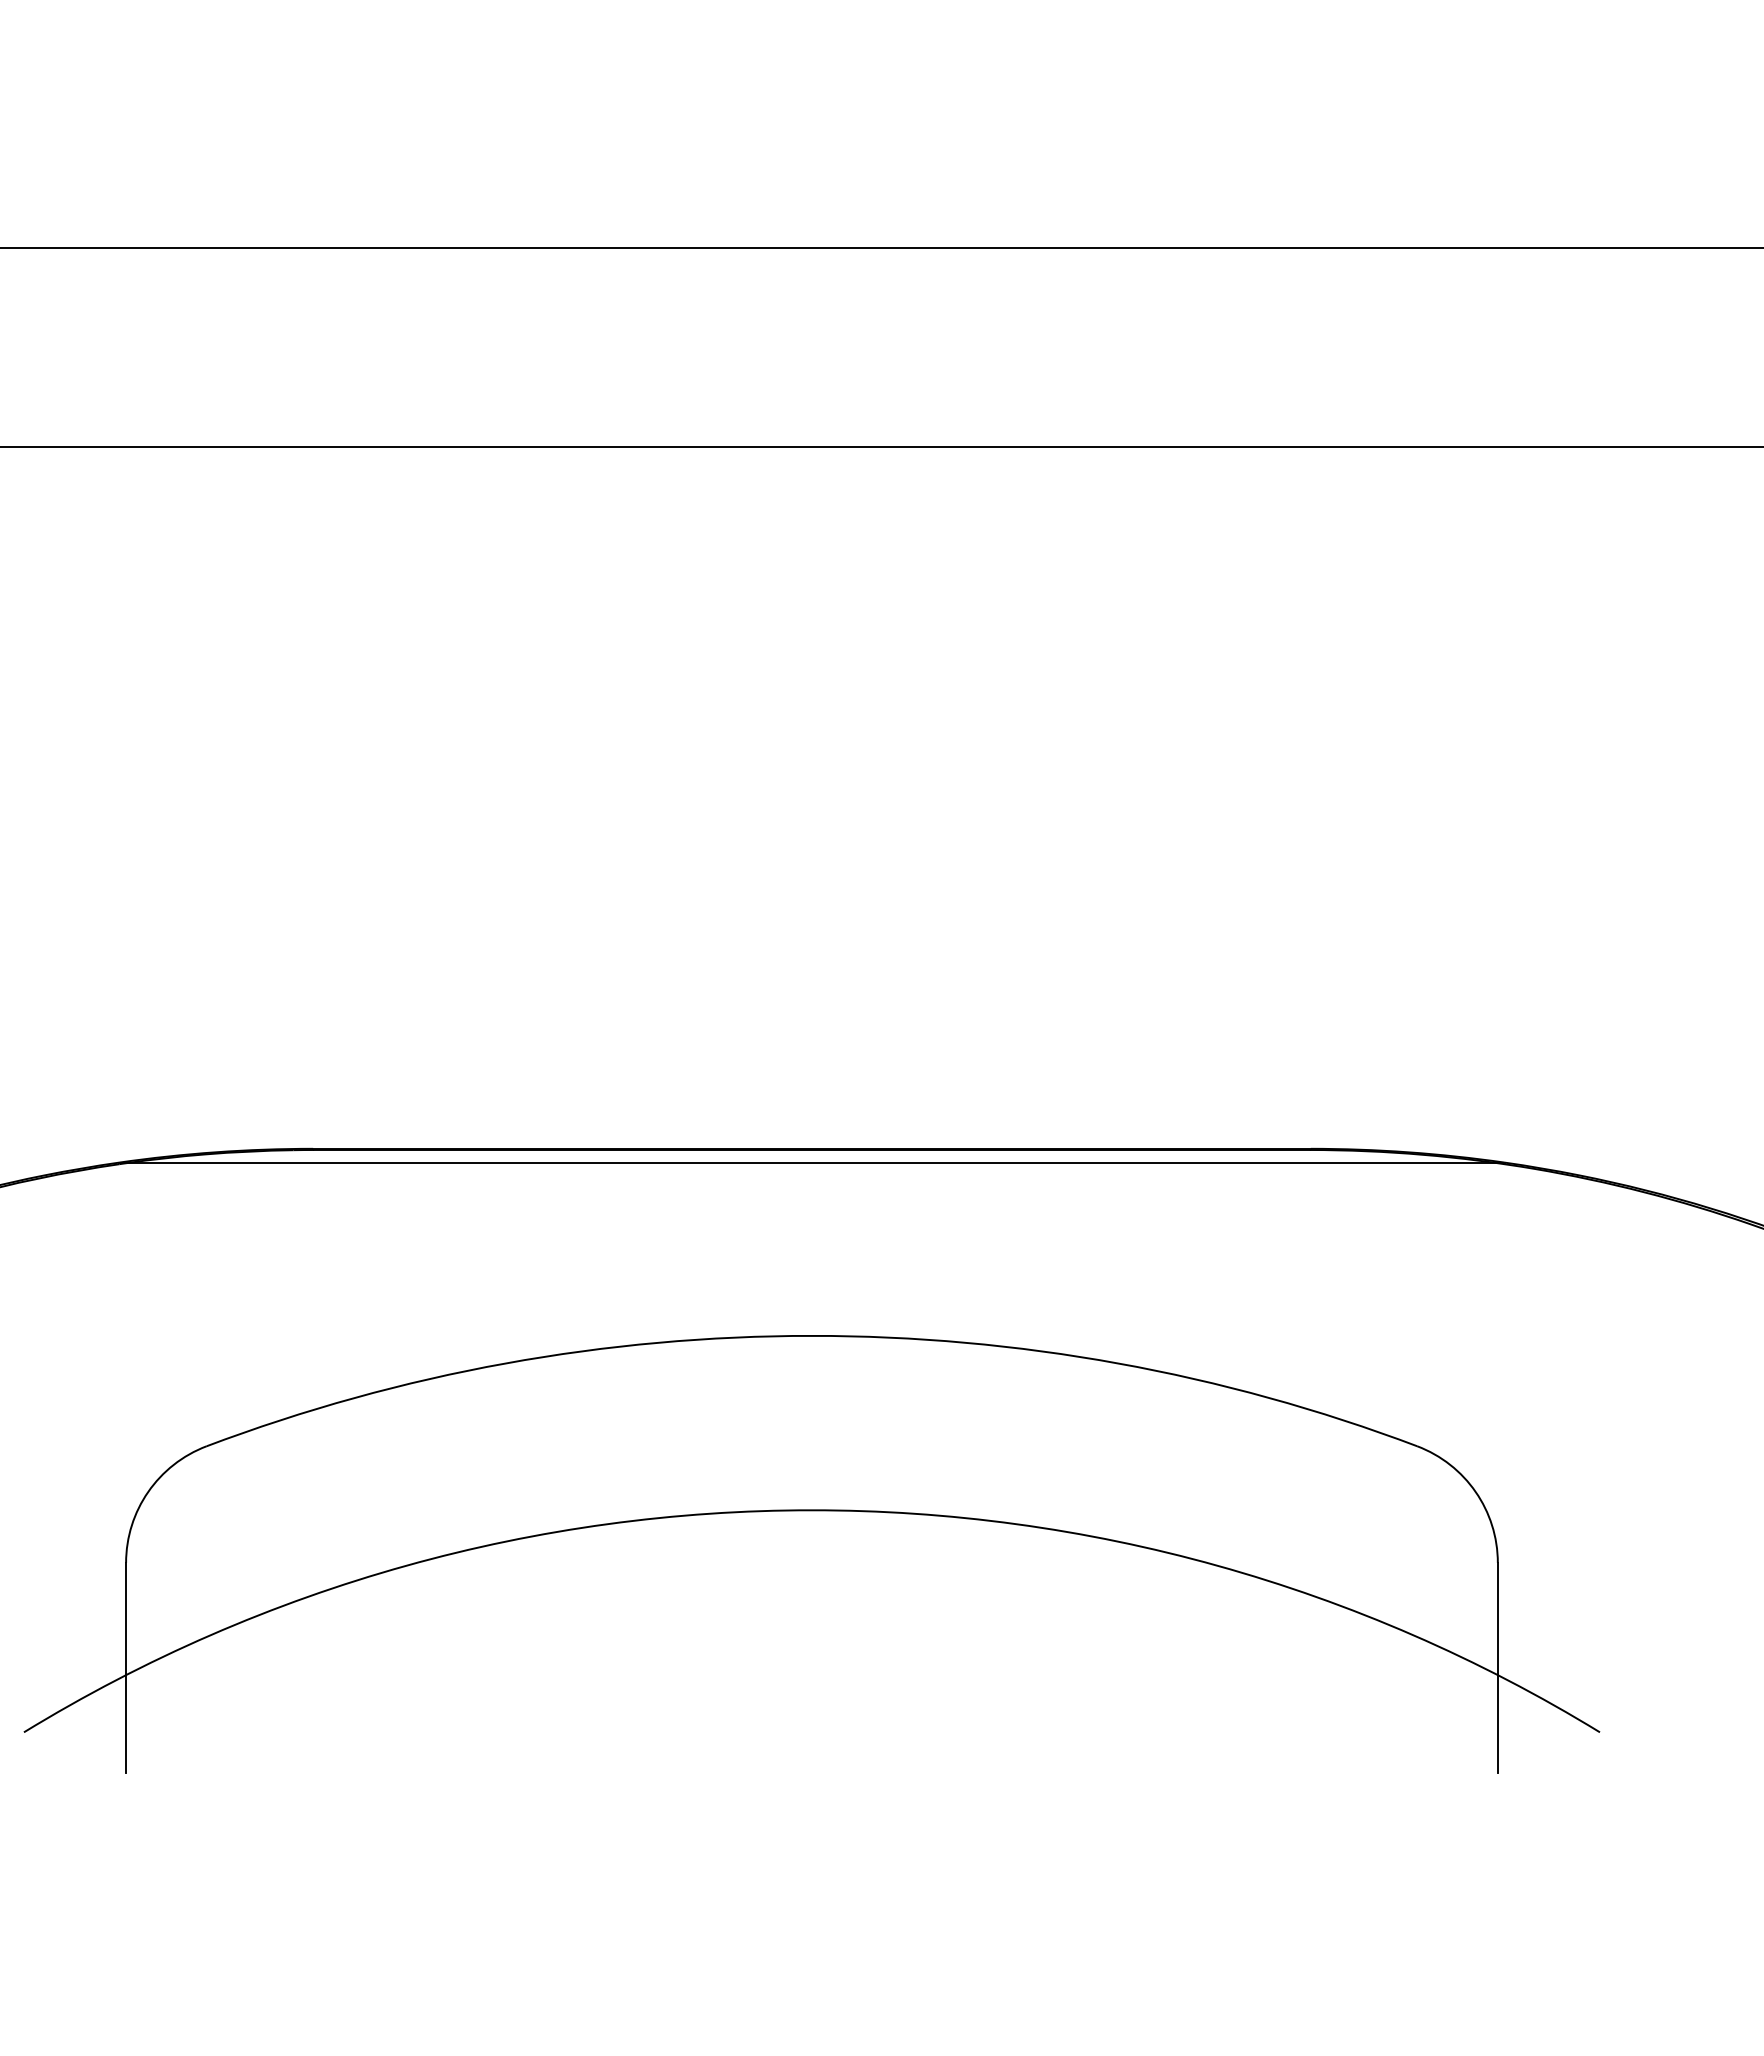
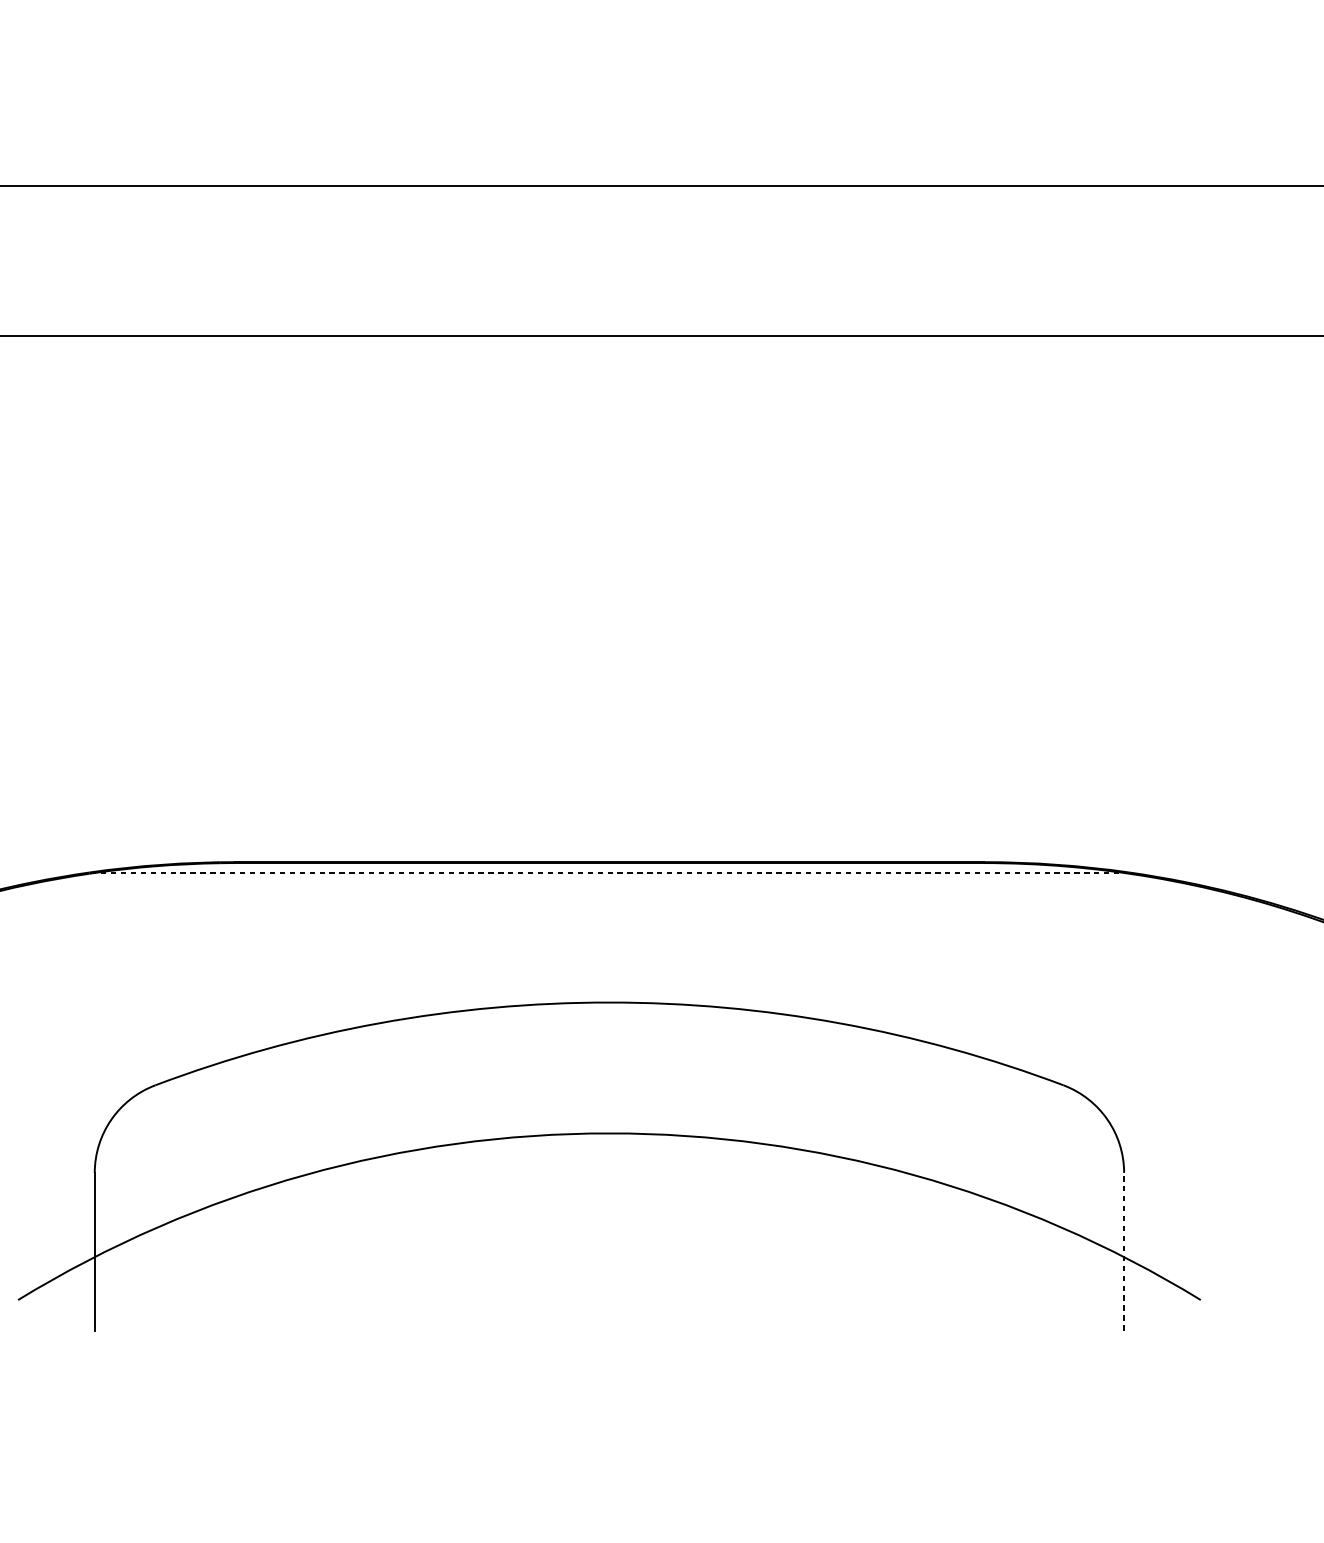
line: (811, 1162) -> (609, 872), solid -> dashed
line: (1497, 1667) -> (1123, 1251), solid -> dashed

